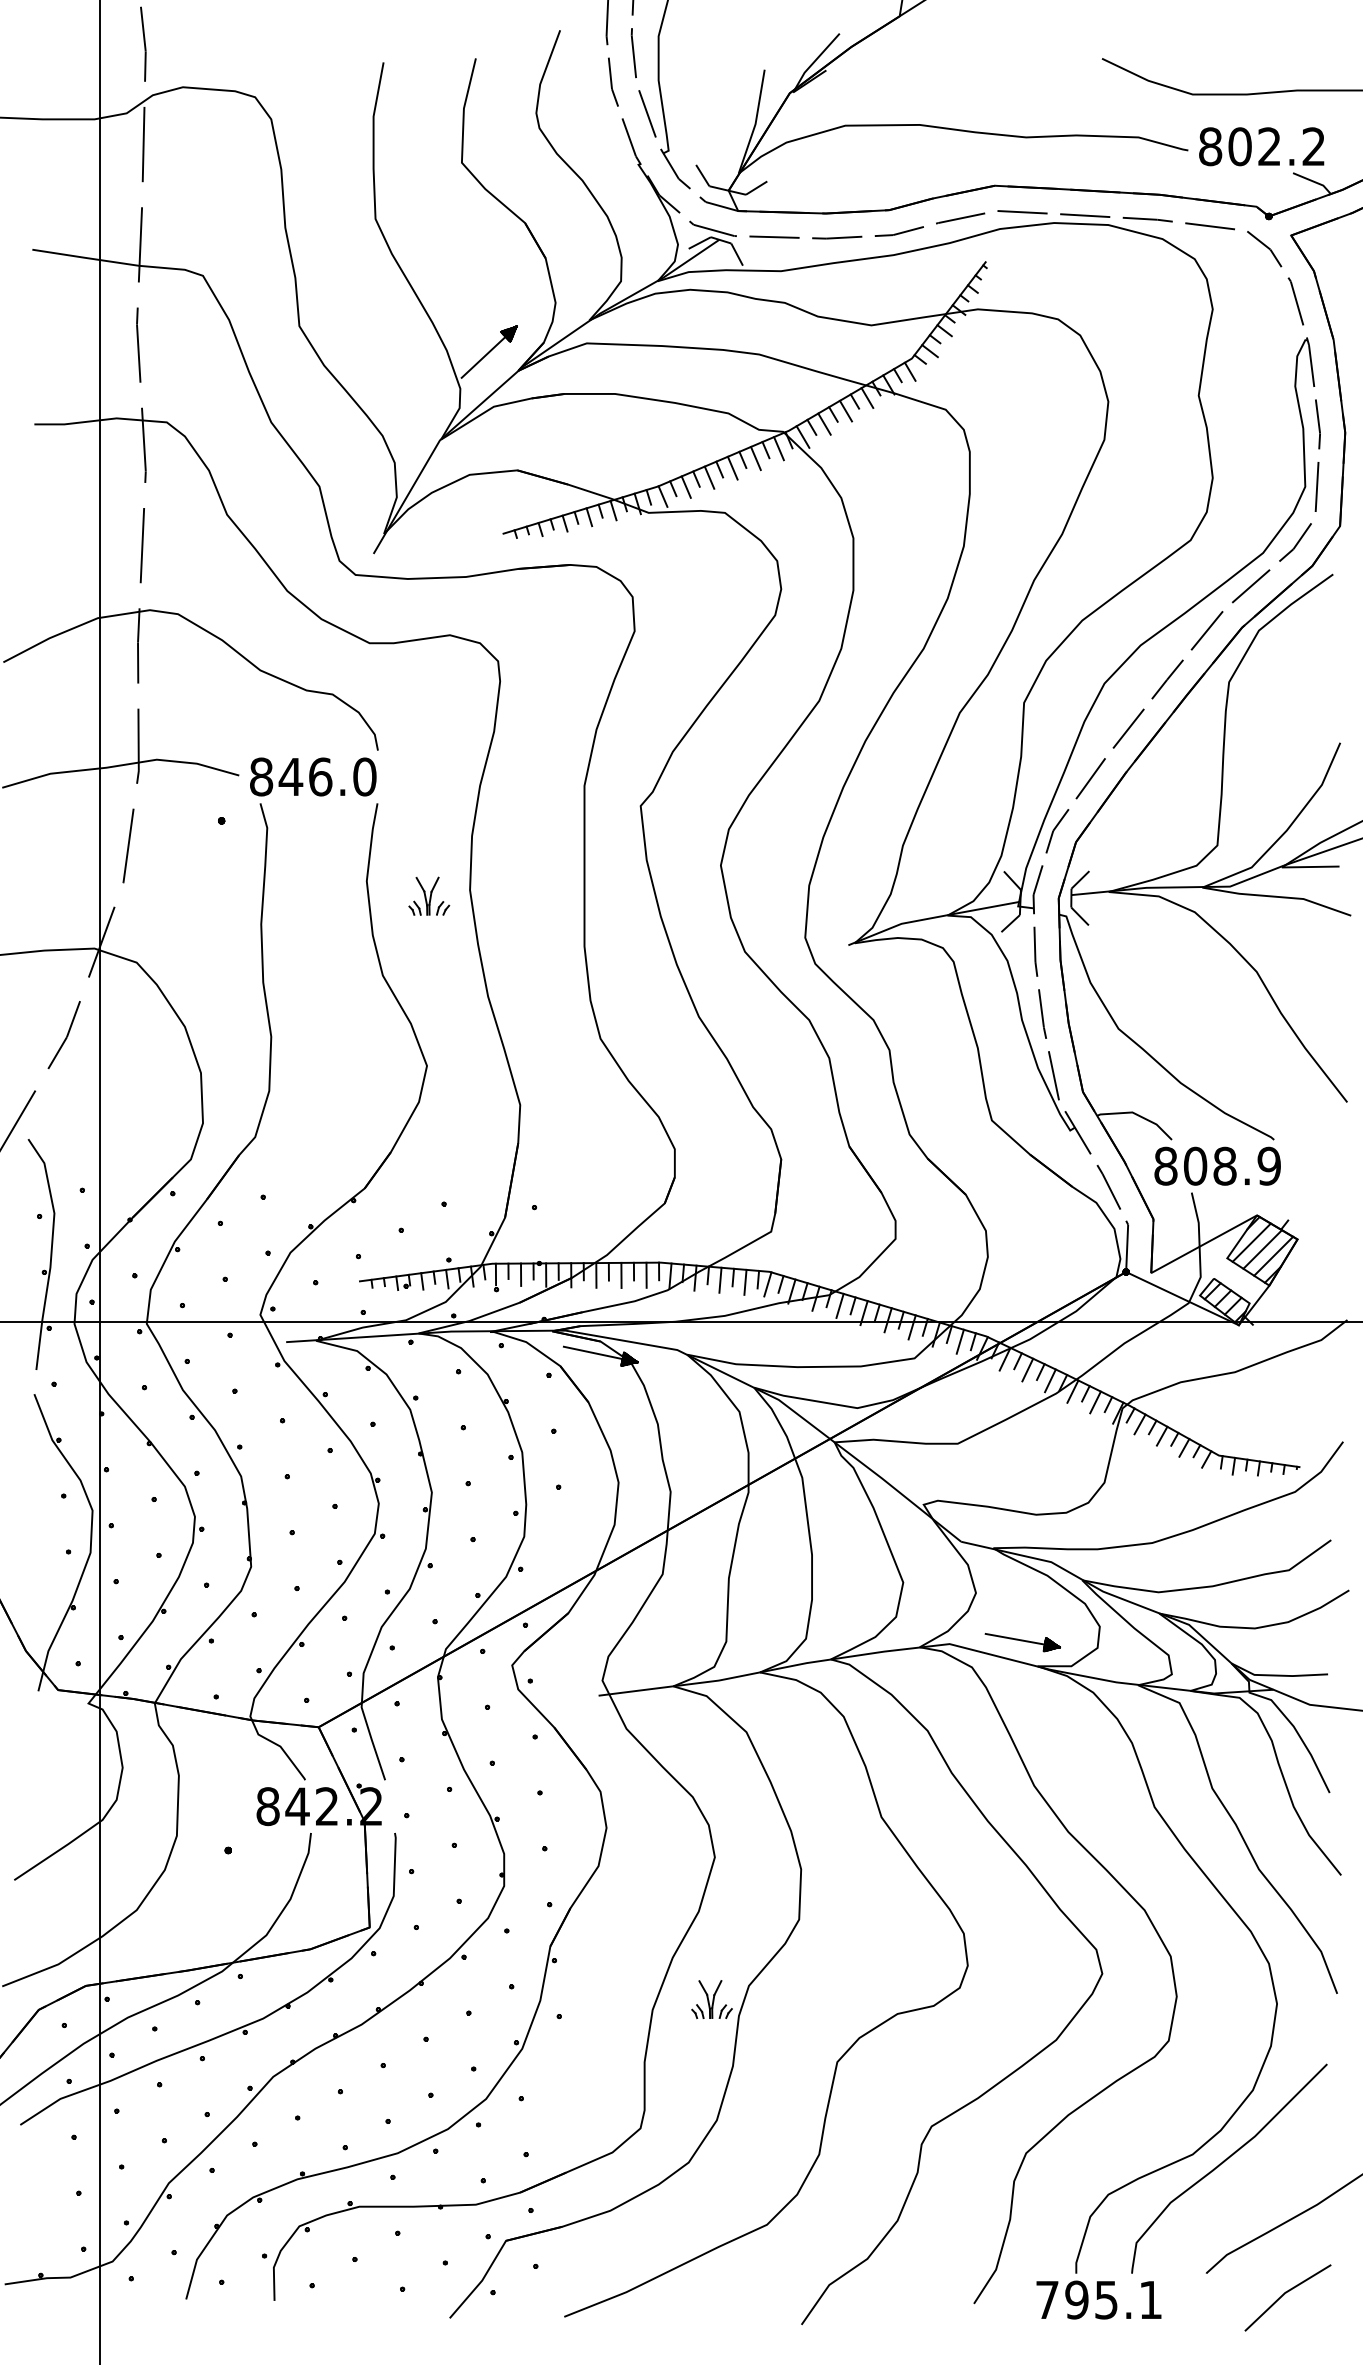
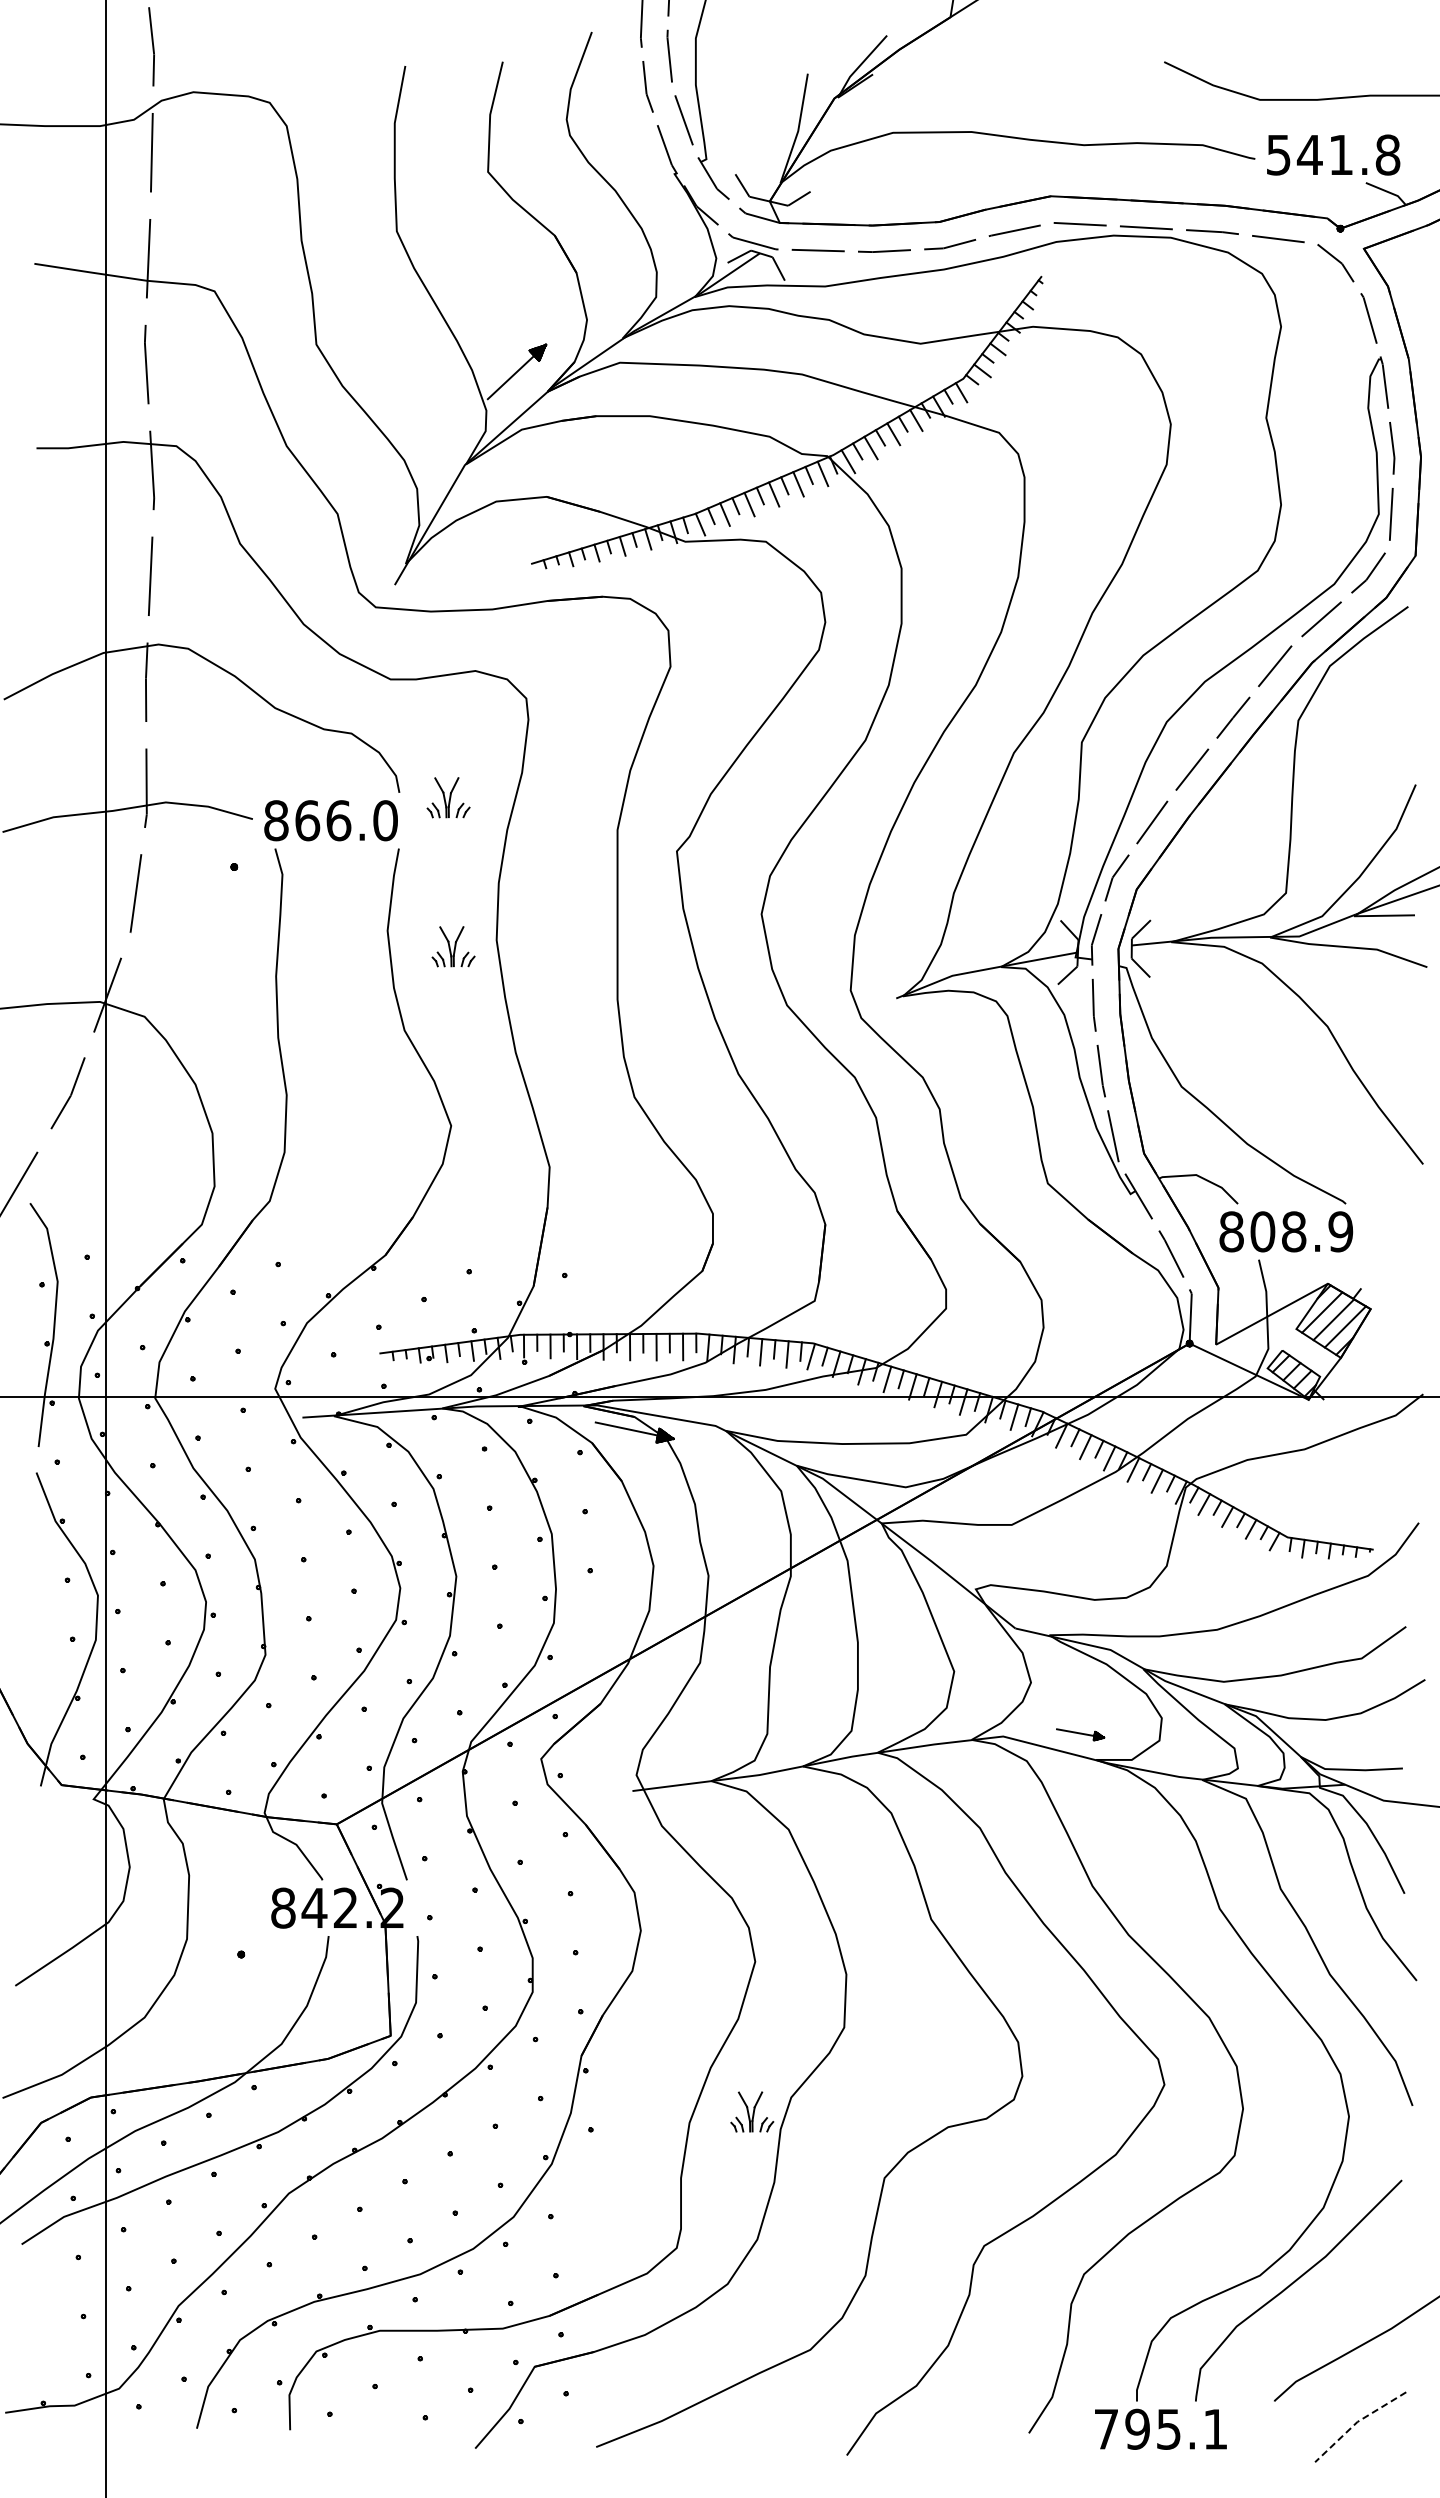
text: (1262, 146) -> (1333, 154), 802.2 -> 541.8
part: (424, 755) -> (448, 797), added
text: (290, 776) -> (307, 820), 846.0 -> 866.0
part: (1022, 1642) -> (1080, 1734), size x0.6
line: (1285, 2292) -> (1357, 2421), solid -> dashed

